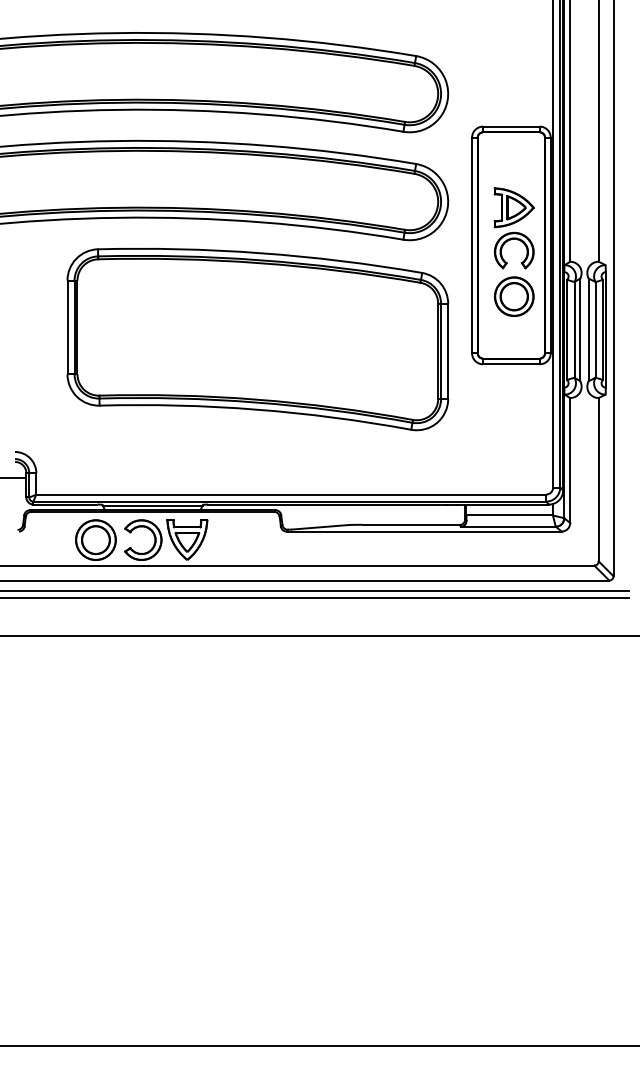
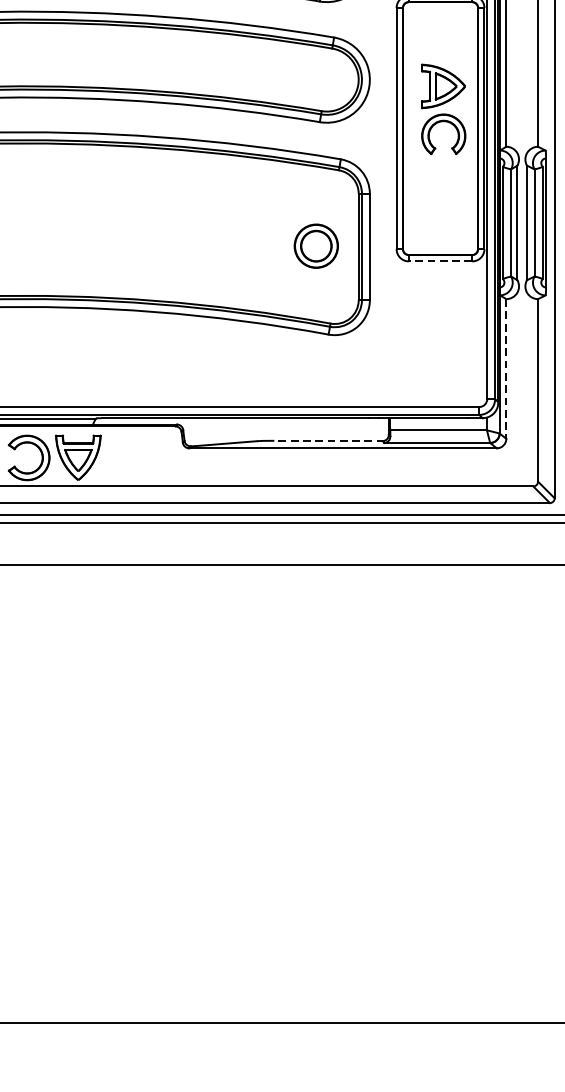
part: (514, 296) -> (316, 245), moved
line: (510, 364) -> (439, 261), solid -> dashed
line: (570, 461) -> (506, 370), solid -> dashed
line: (411, 524) -> (328, 440), solid -> dashed

